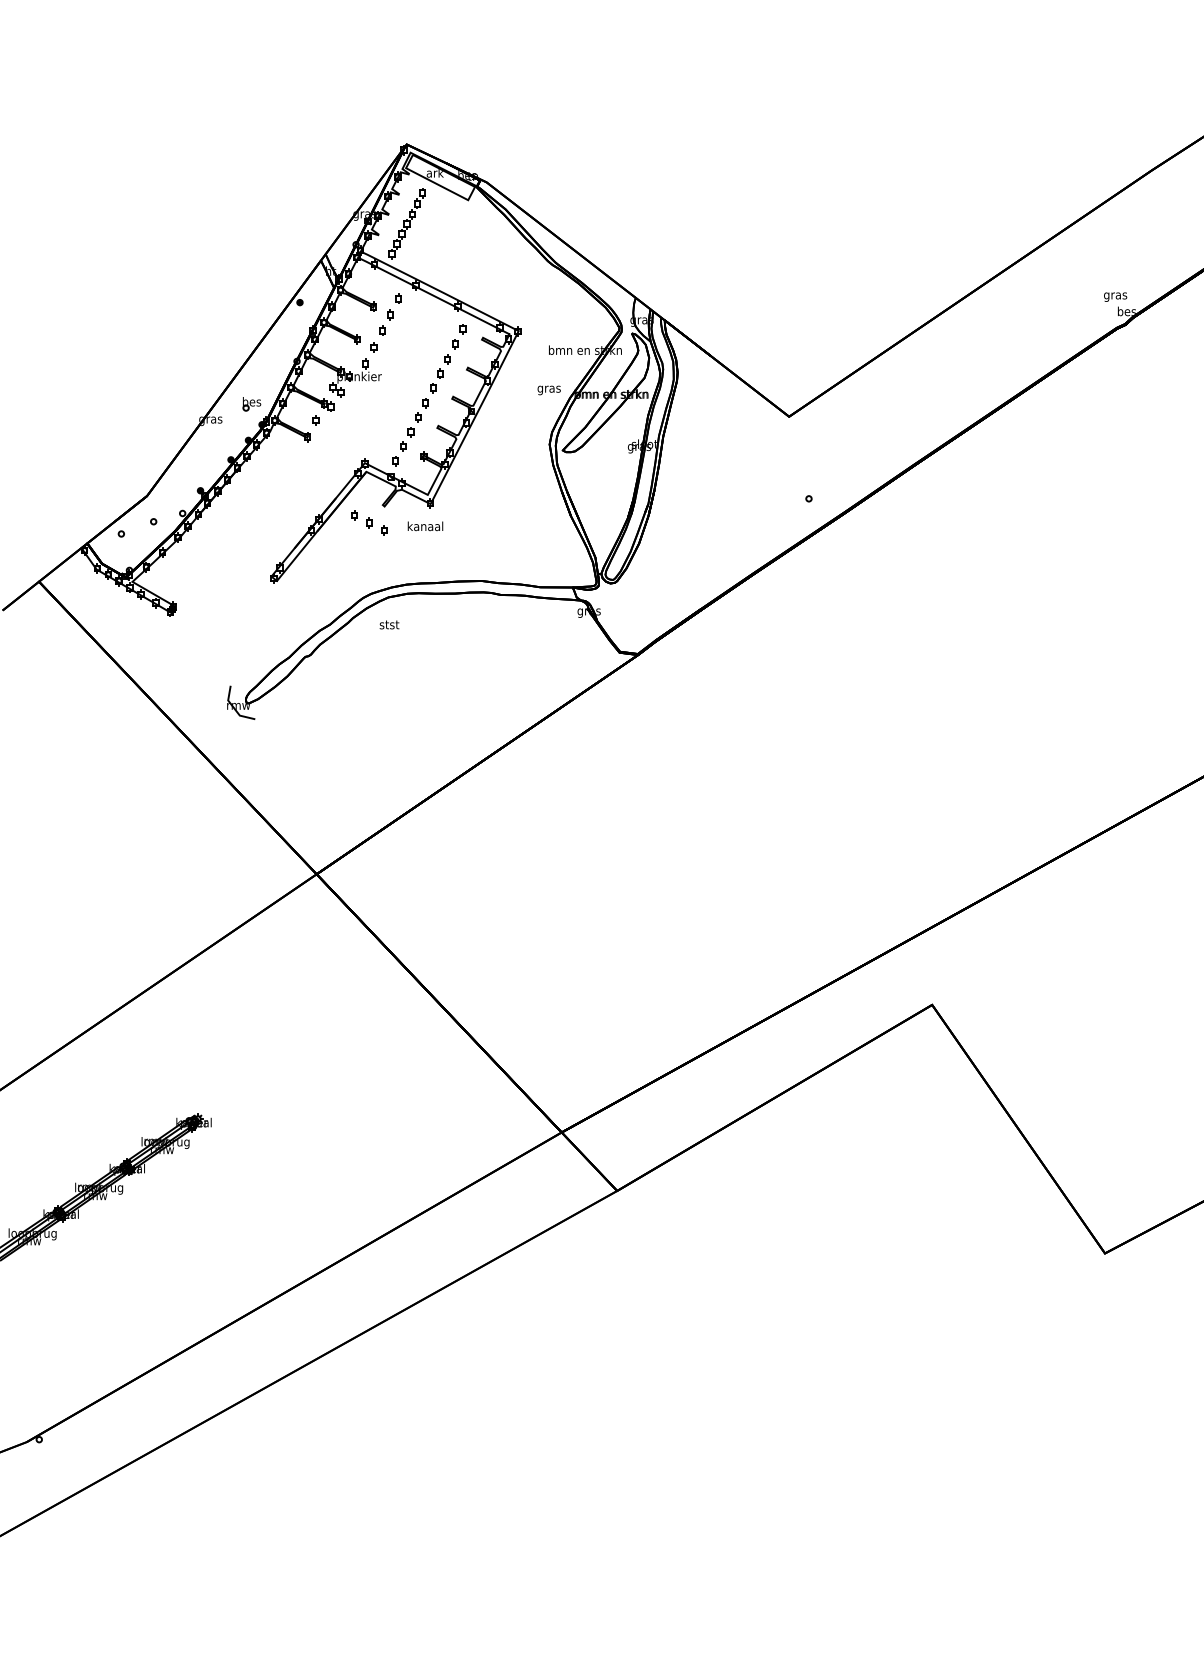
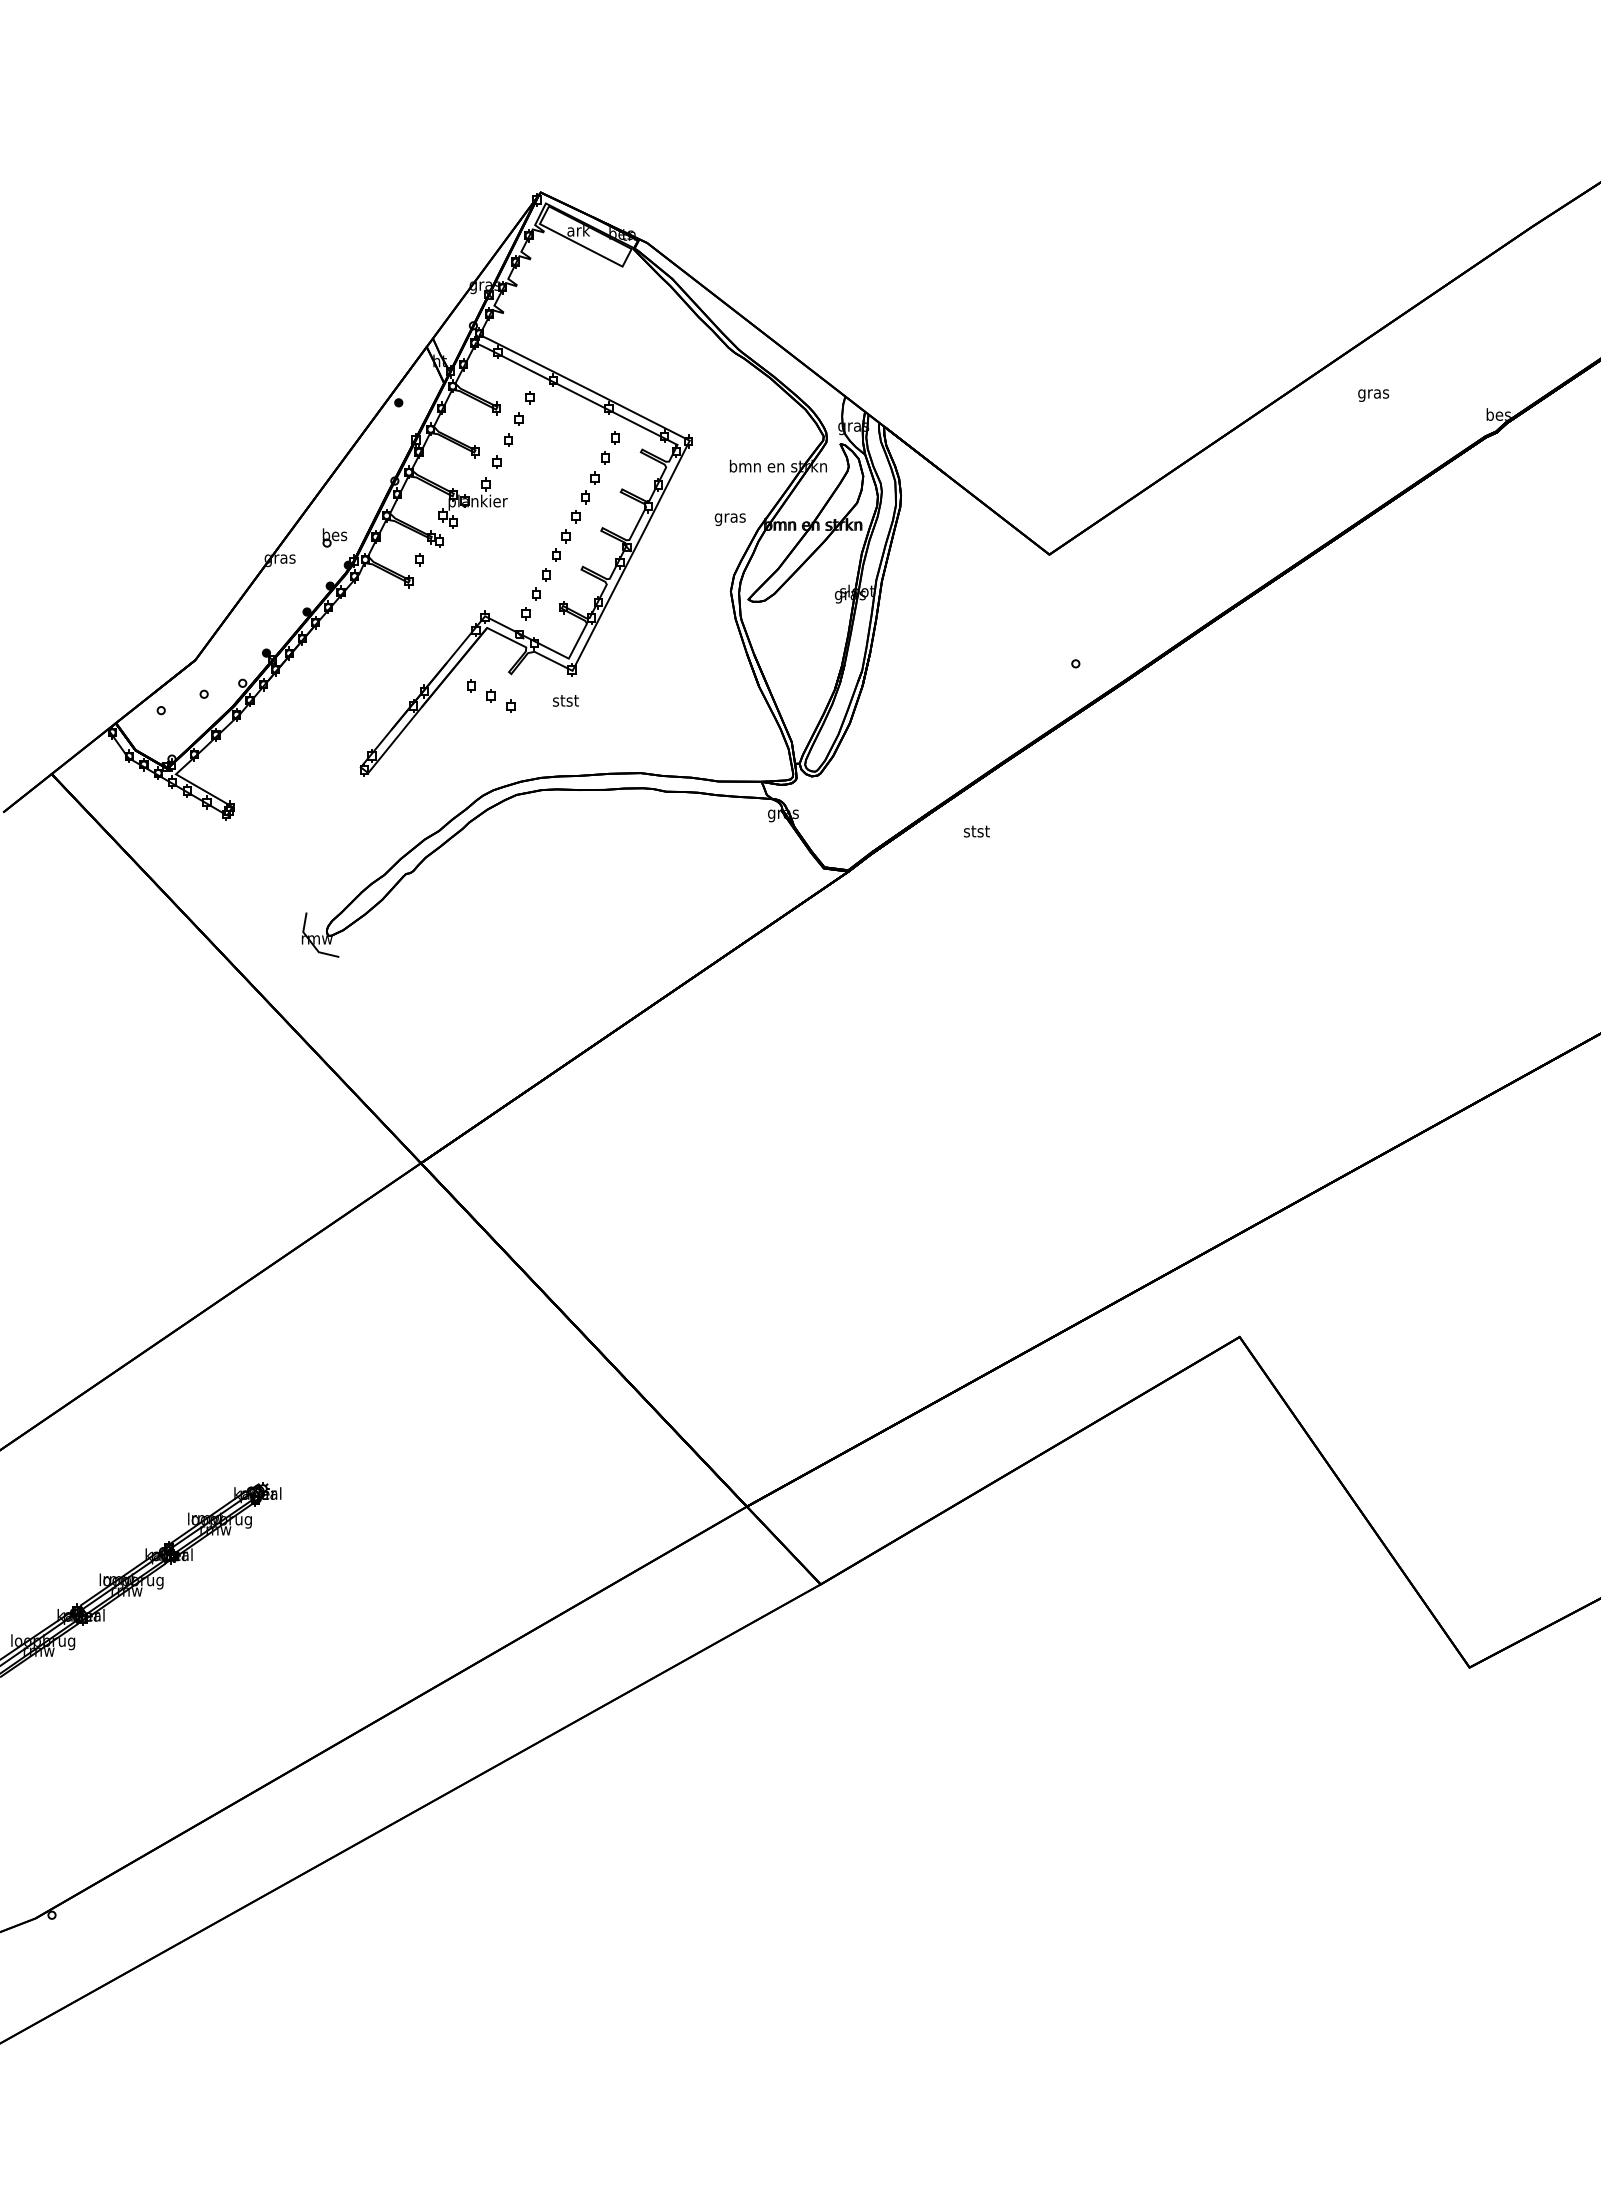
part: (407, 223) -> (541, 297), removed
text: (1115, 297) -> (1373, 395), moved
text: (425, 526) -> (565, 700), kanaal -> stst
text: (389, 624) -> (976, 831), moved

